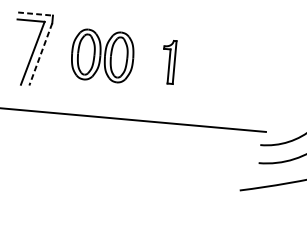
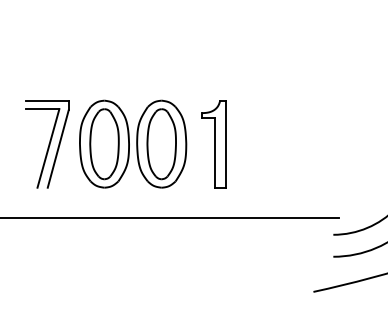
line: (36, 13) -> (48, 100), dashed -> solid
line: (40, 54) -> (58, 149), dashed -> solid
part: (102, 55) -> (133, 143), size x1.43
part: (168, 62) -> (213, 144), size x1.67

